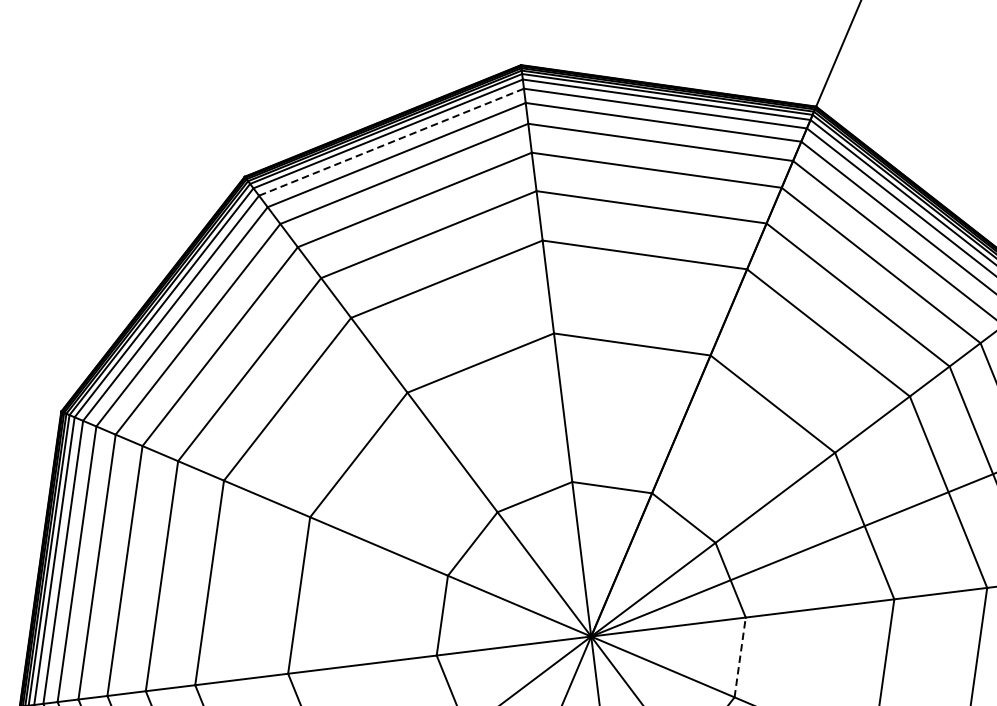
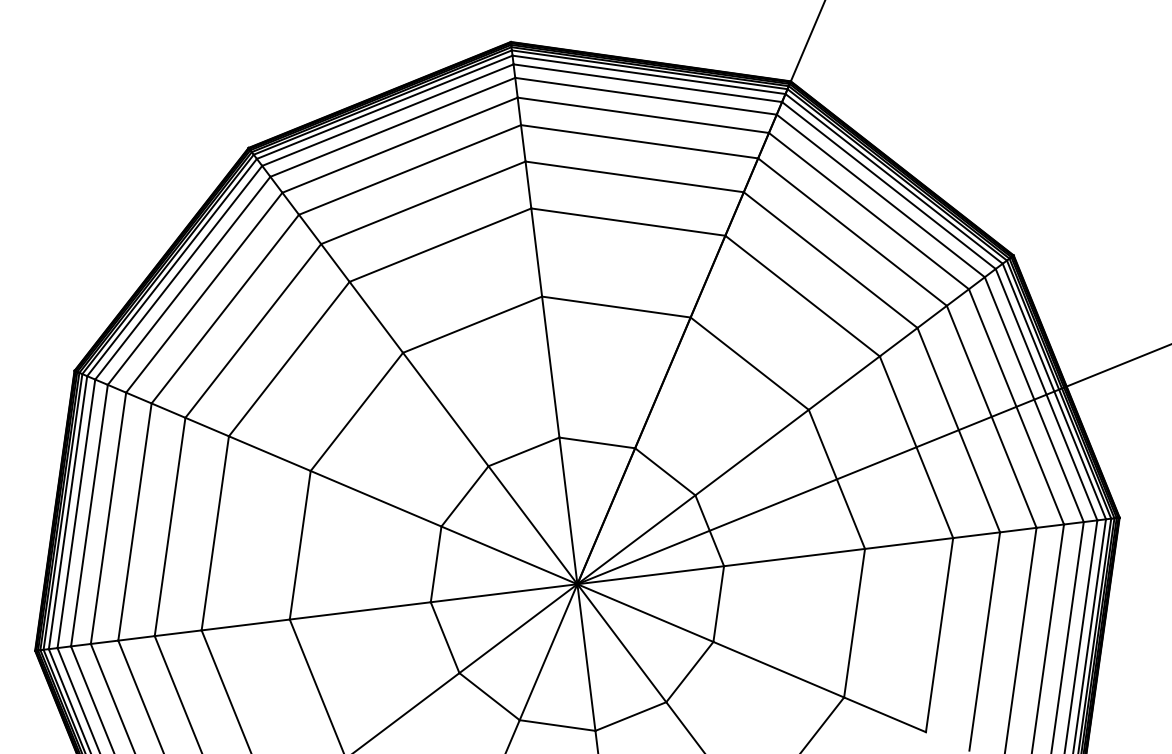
line: (391, 142) -> (387, 115), dashed -> solid
line: (739, 656) -> (718, 603), dashed -> solid

